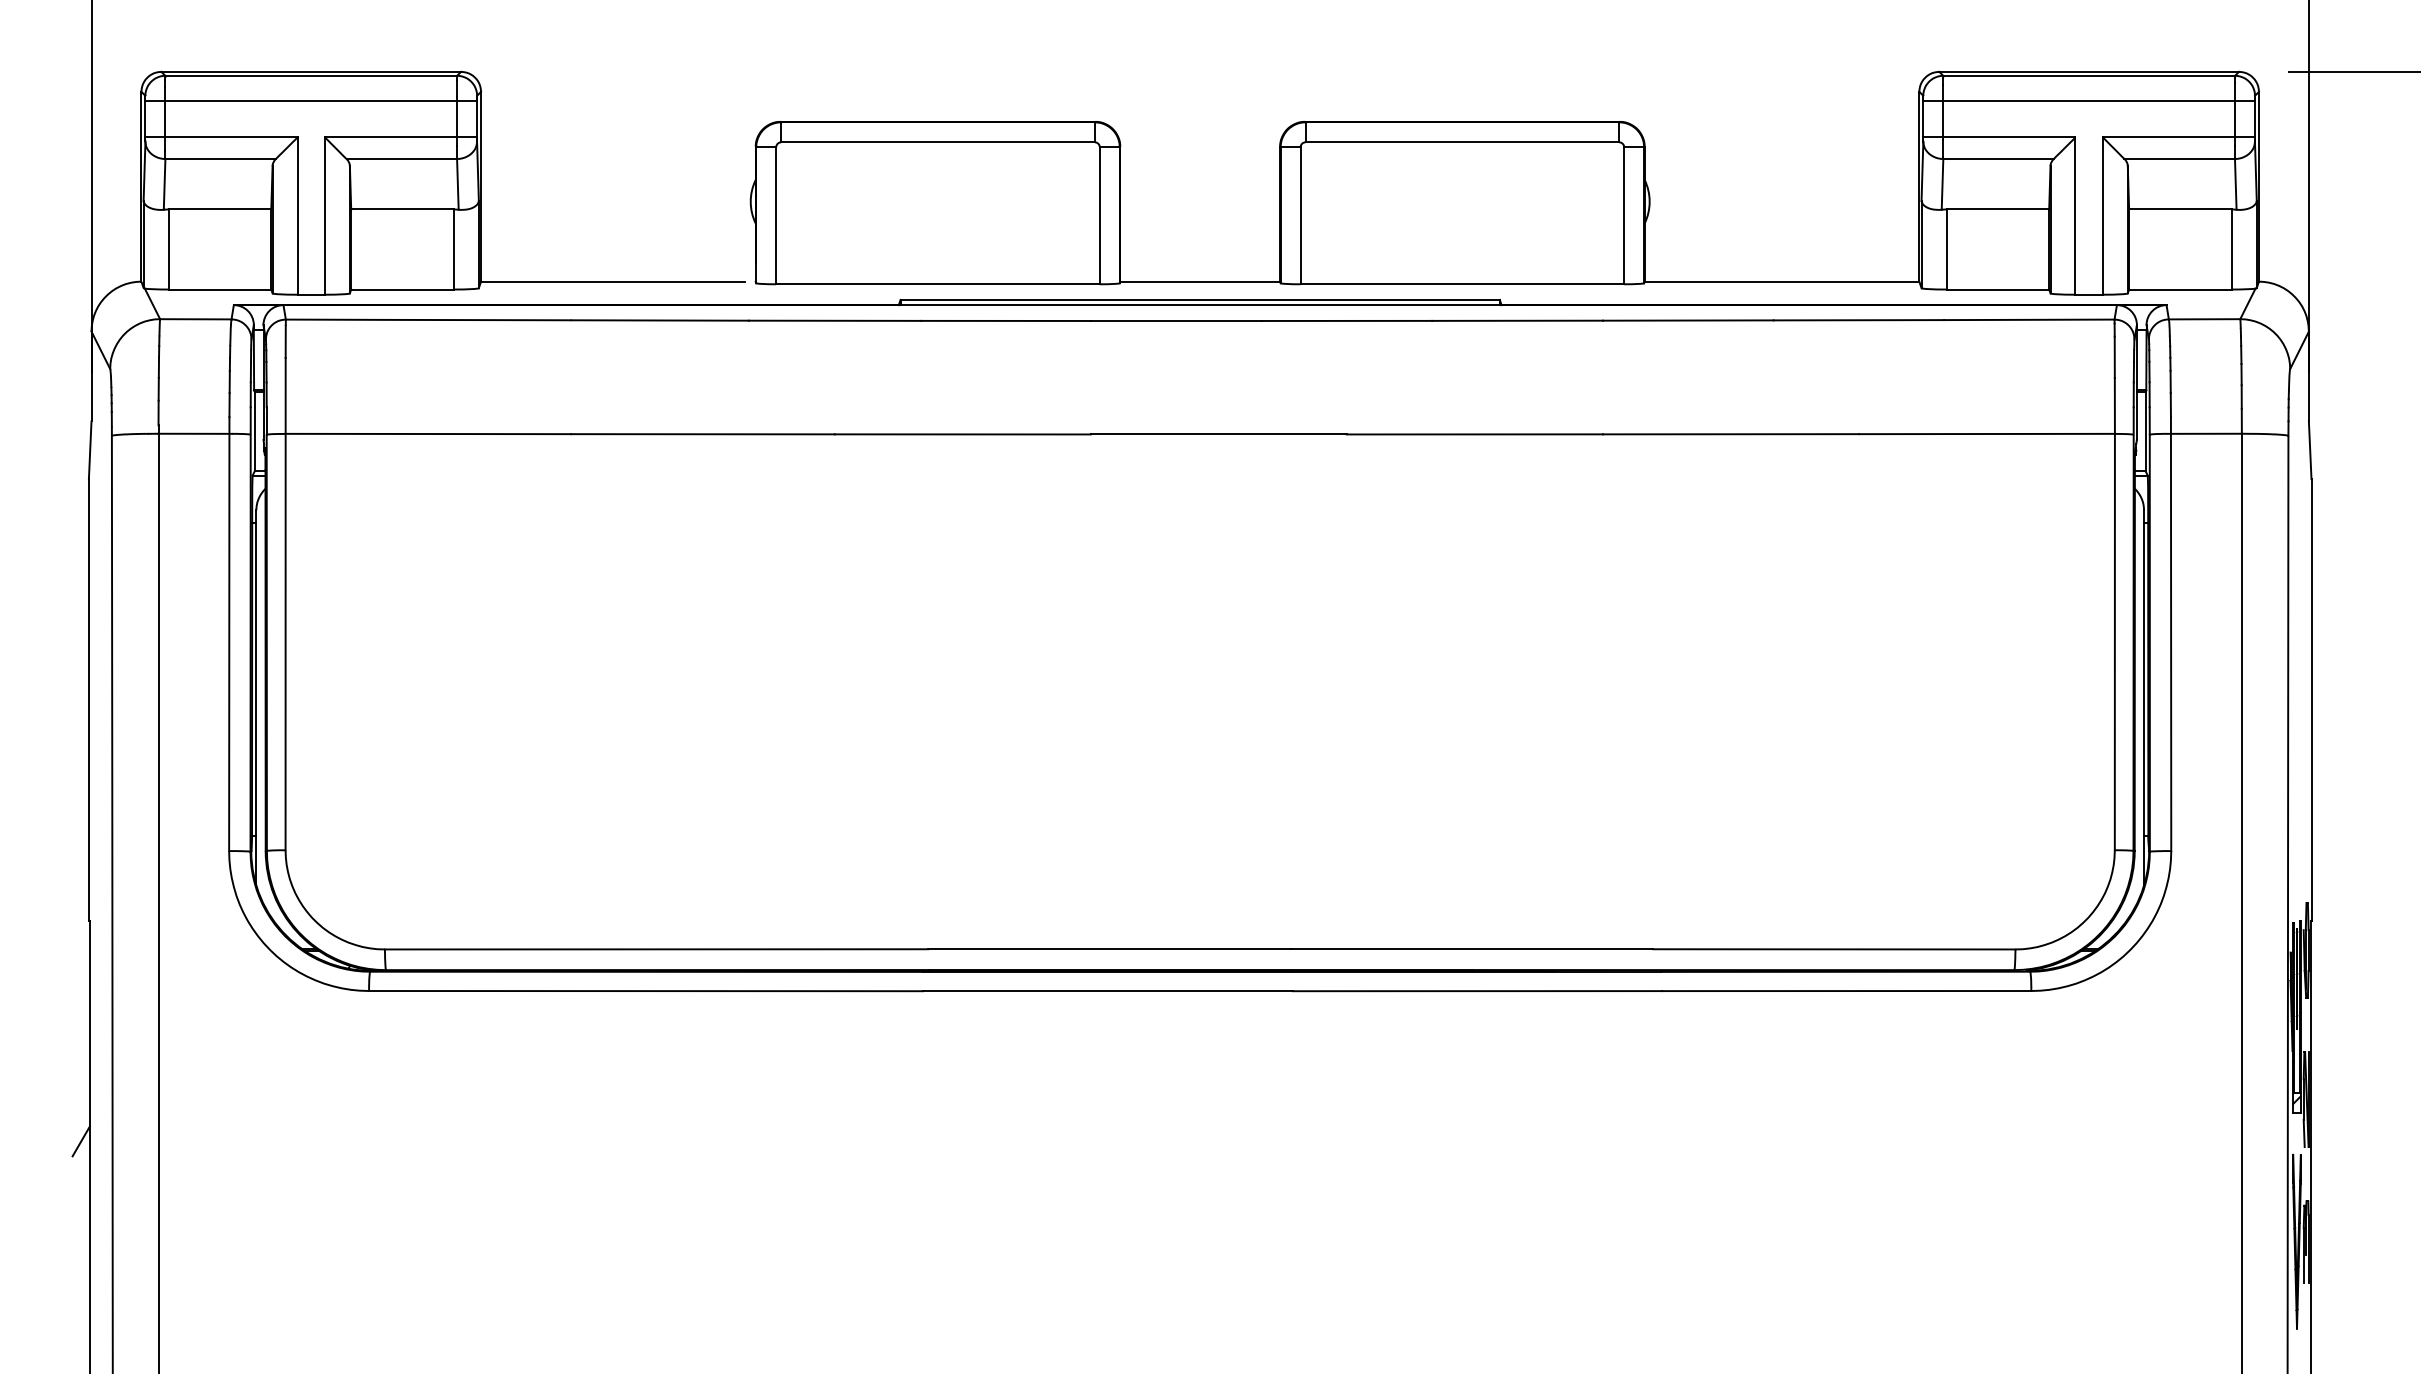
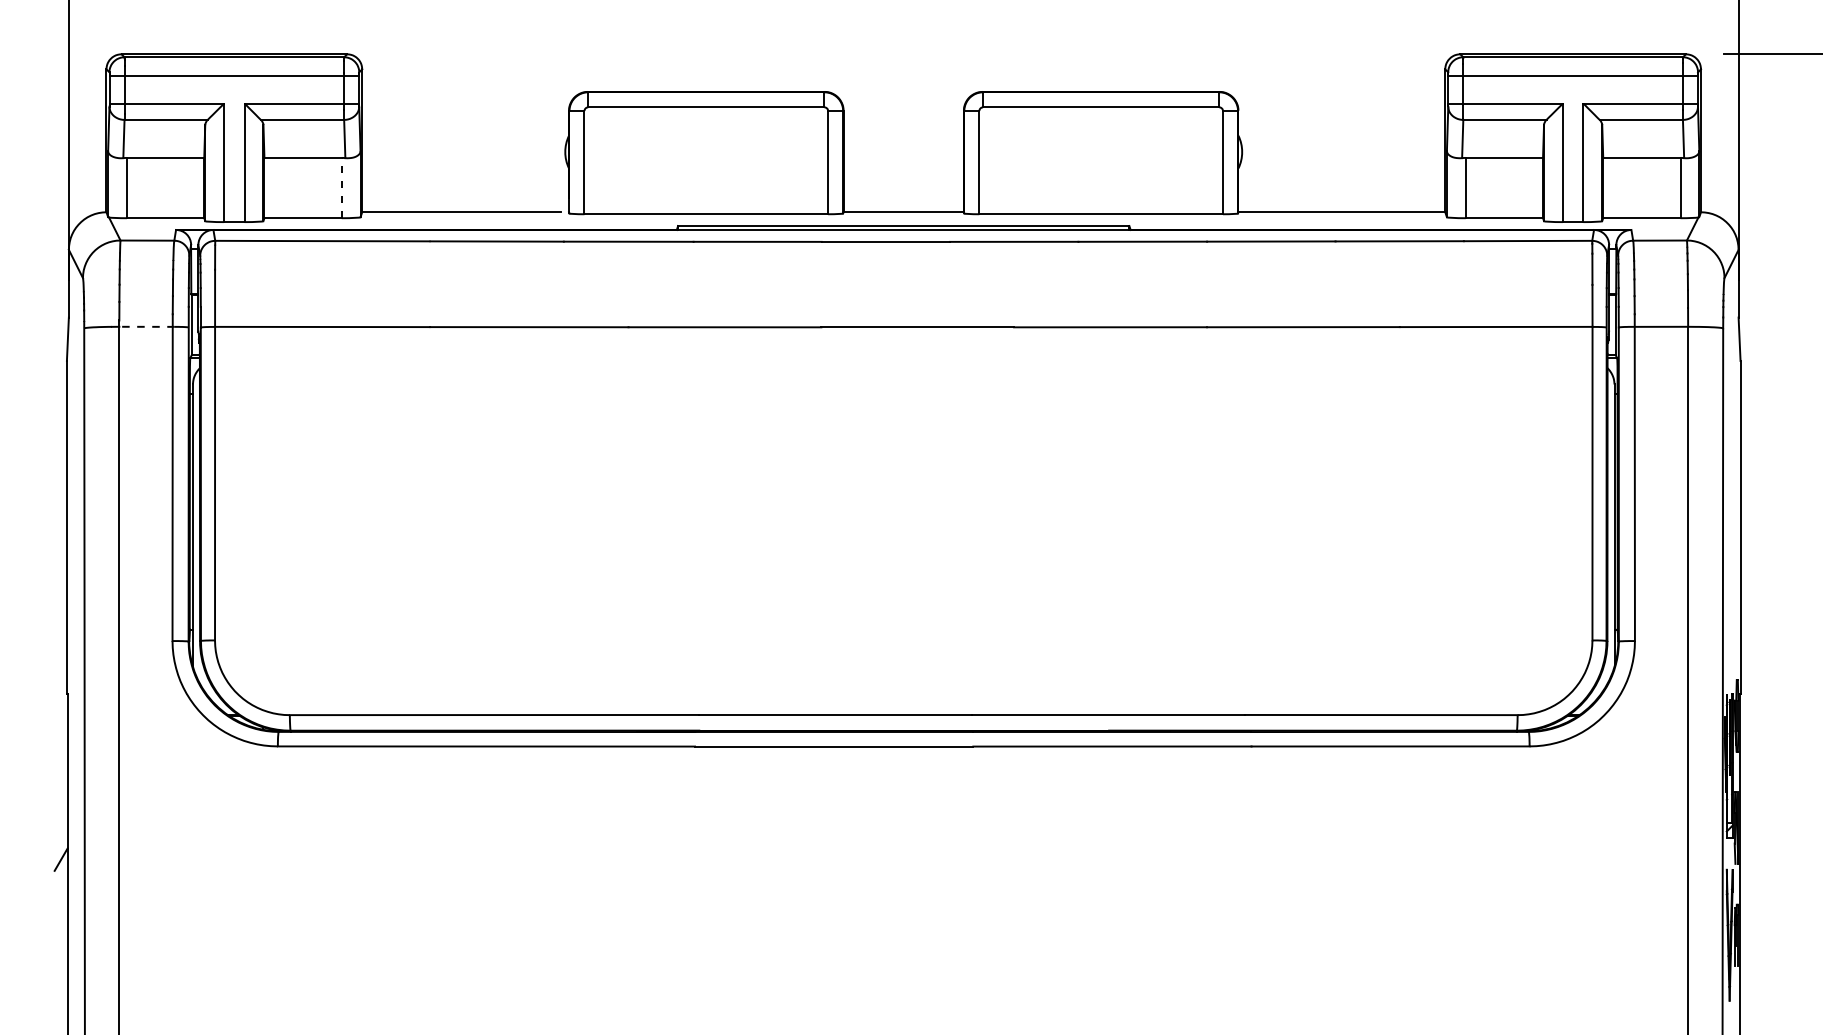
line: (453, 248) -> (341, 187), solid -> dashed
line: (195, 433) -> (147, 326), solid -> dashed

